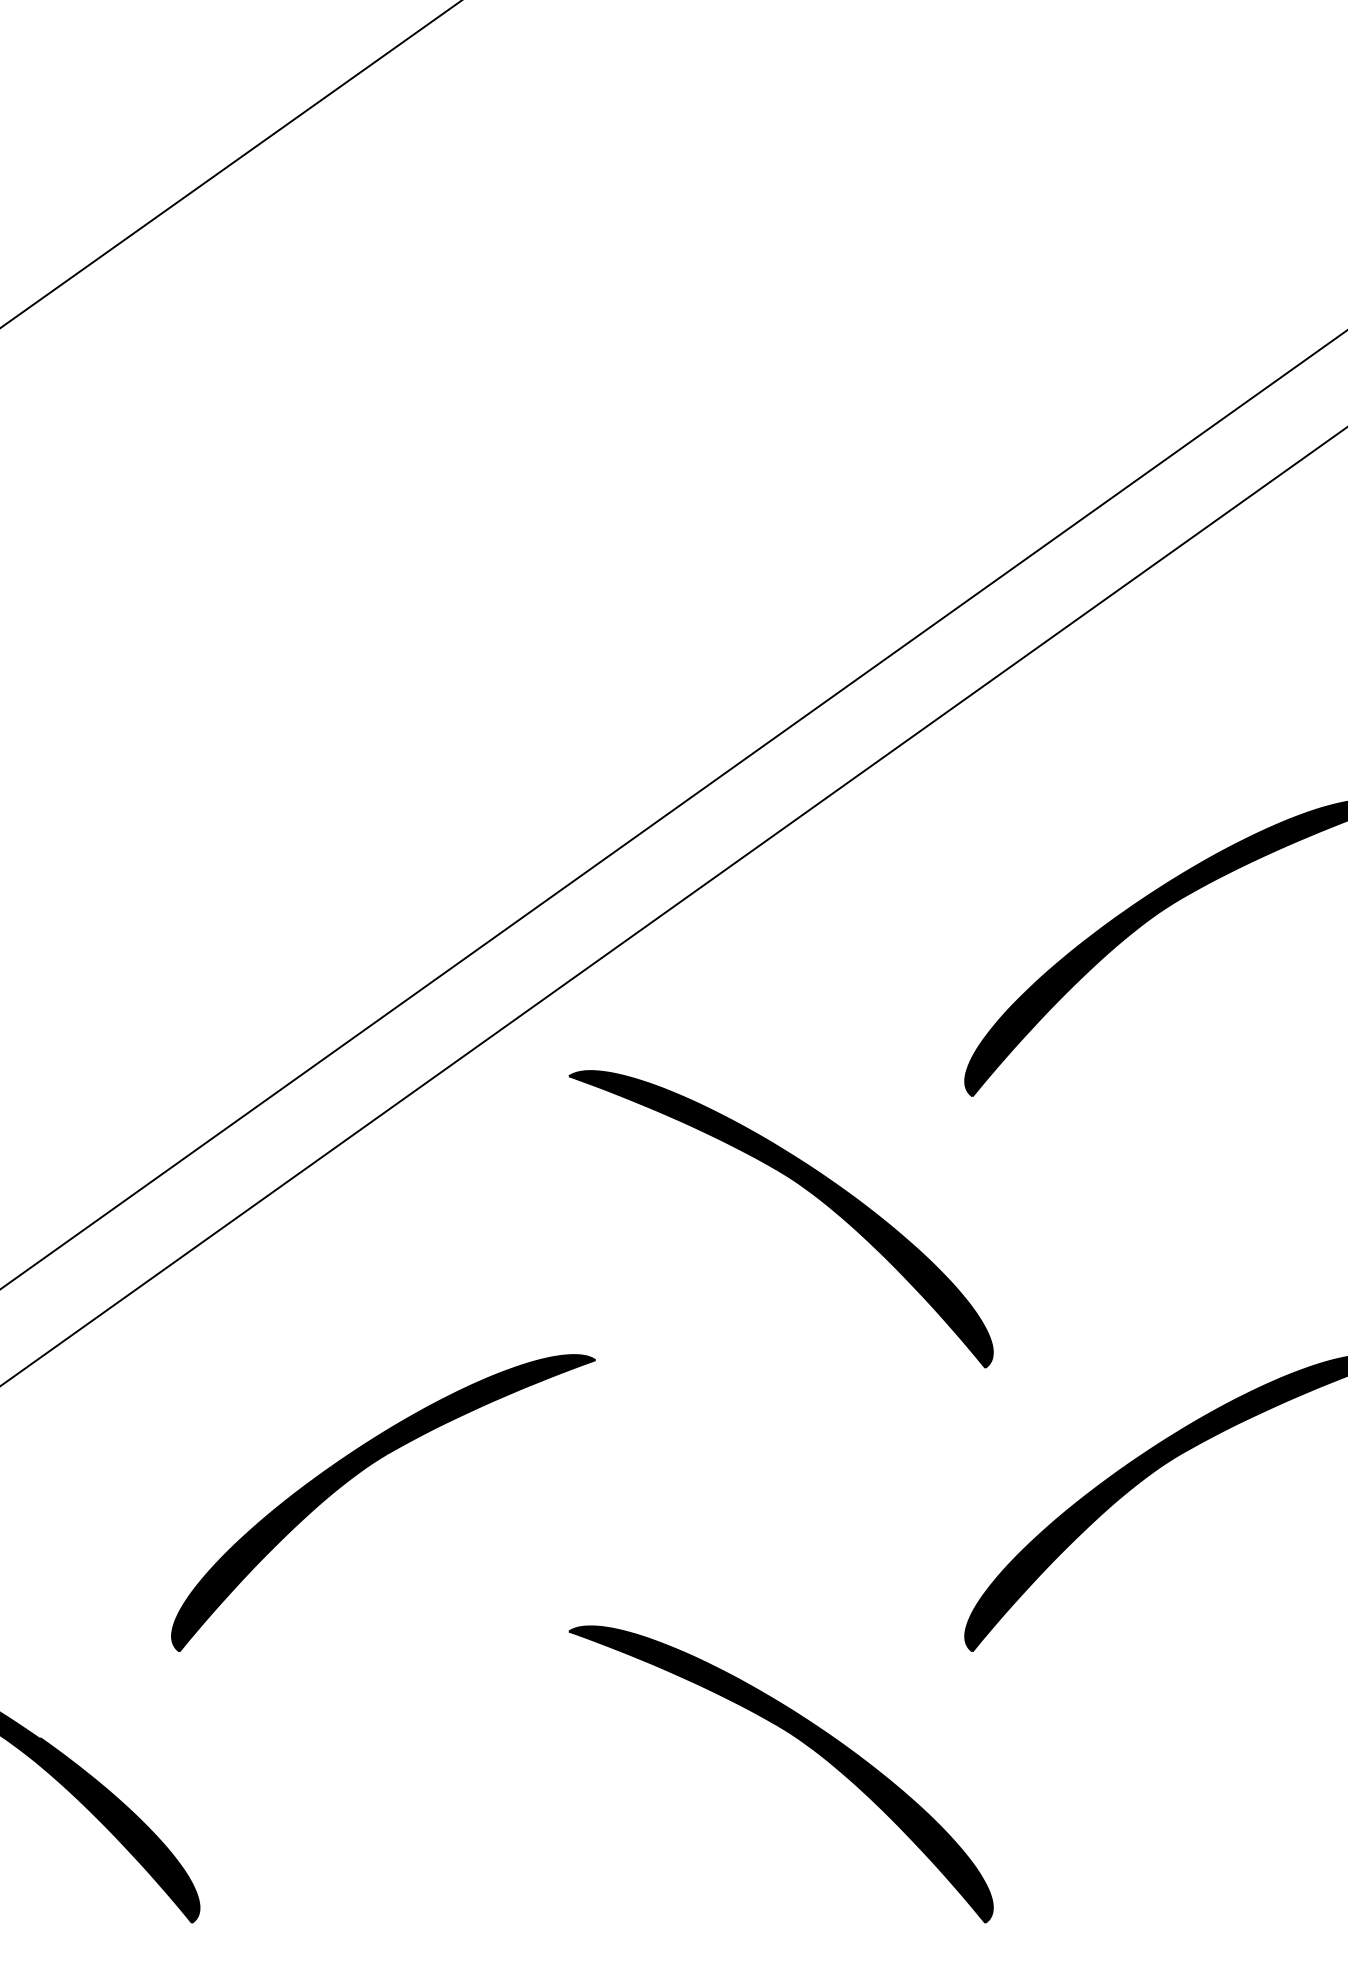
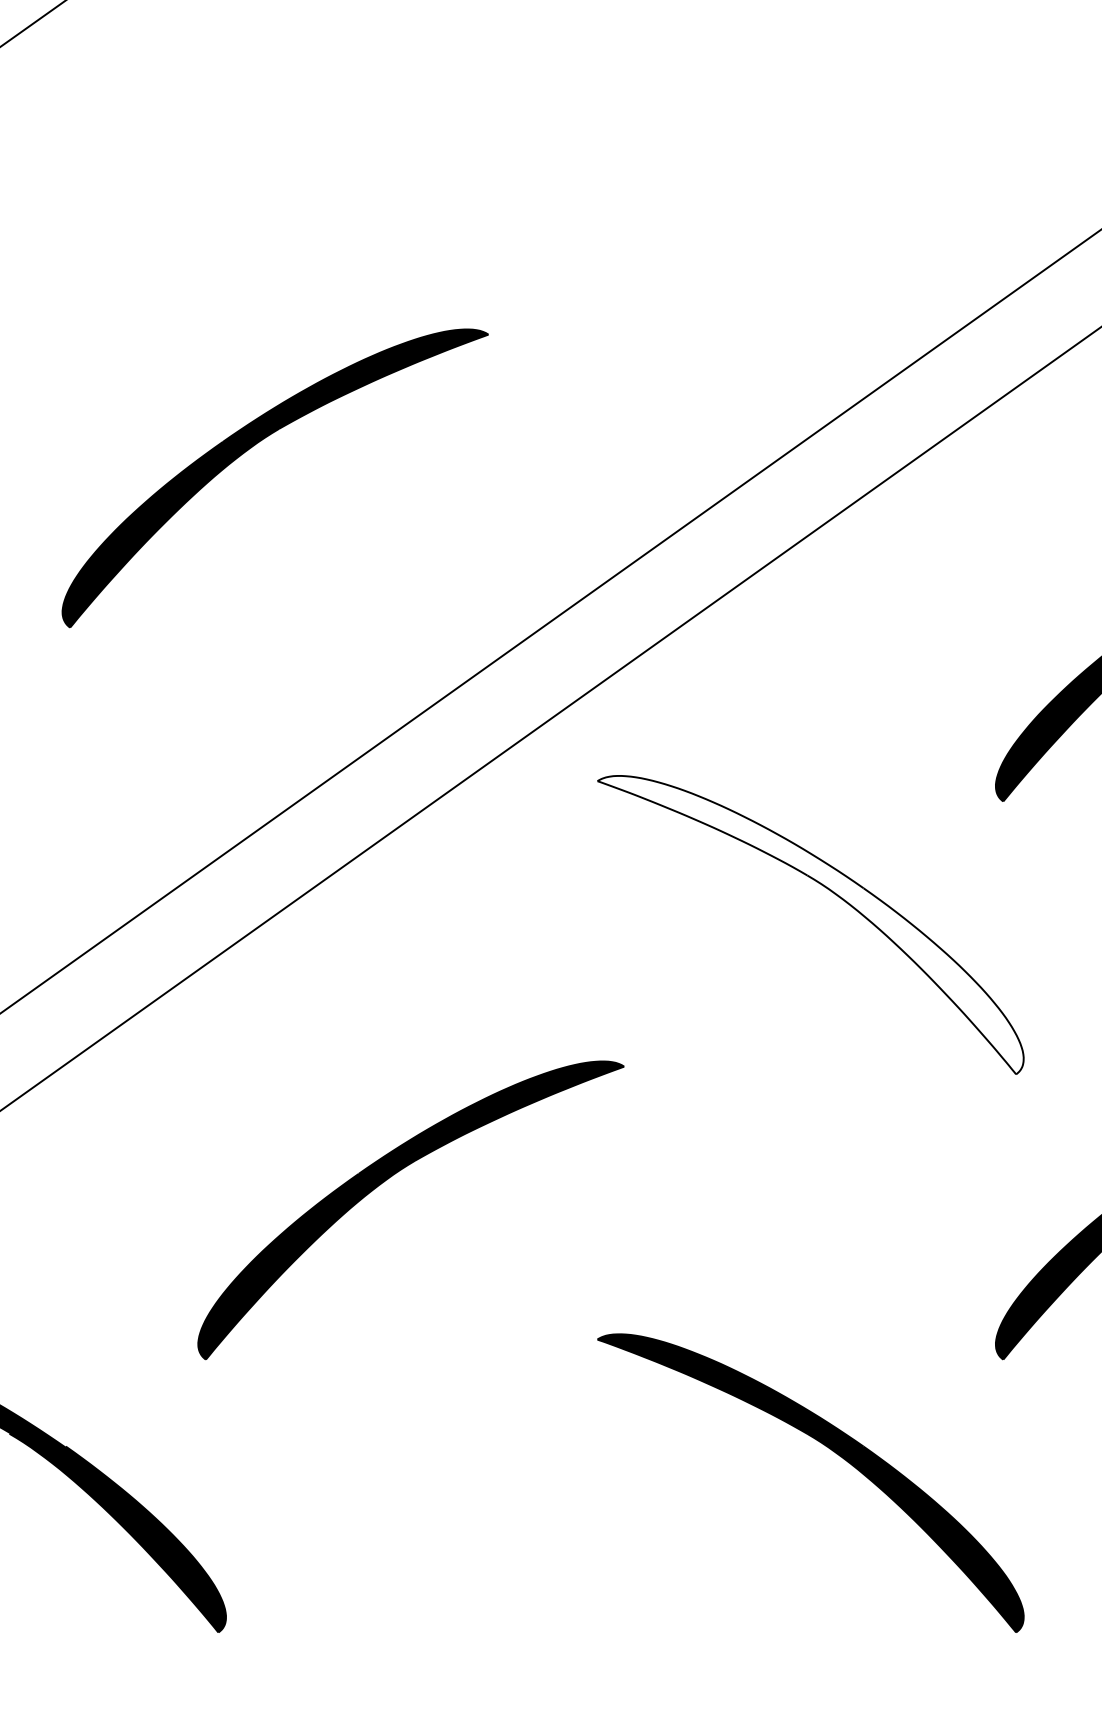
part: (227, 743) -> (254, 446), added
fill: (780, 1219) -> (810, 925), removed

